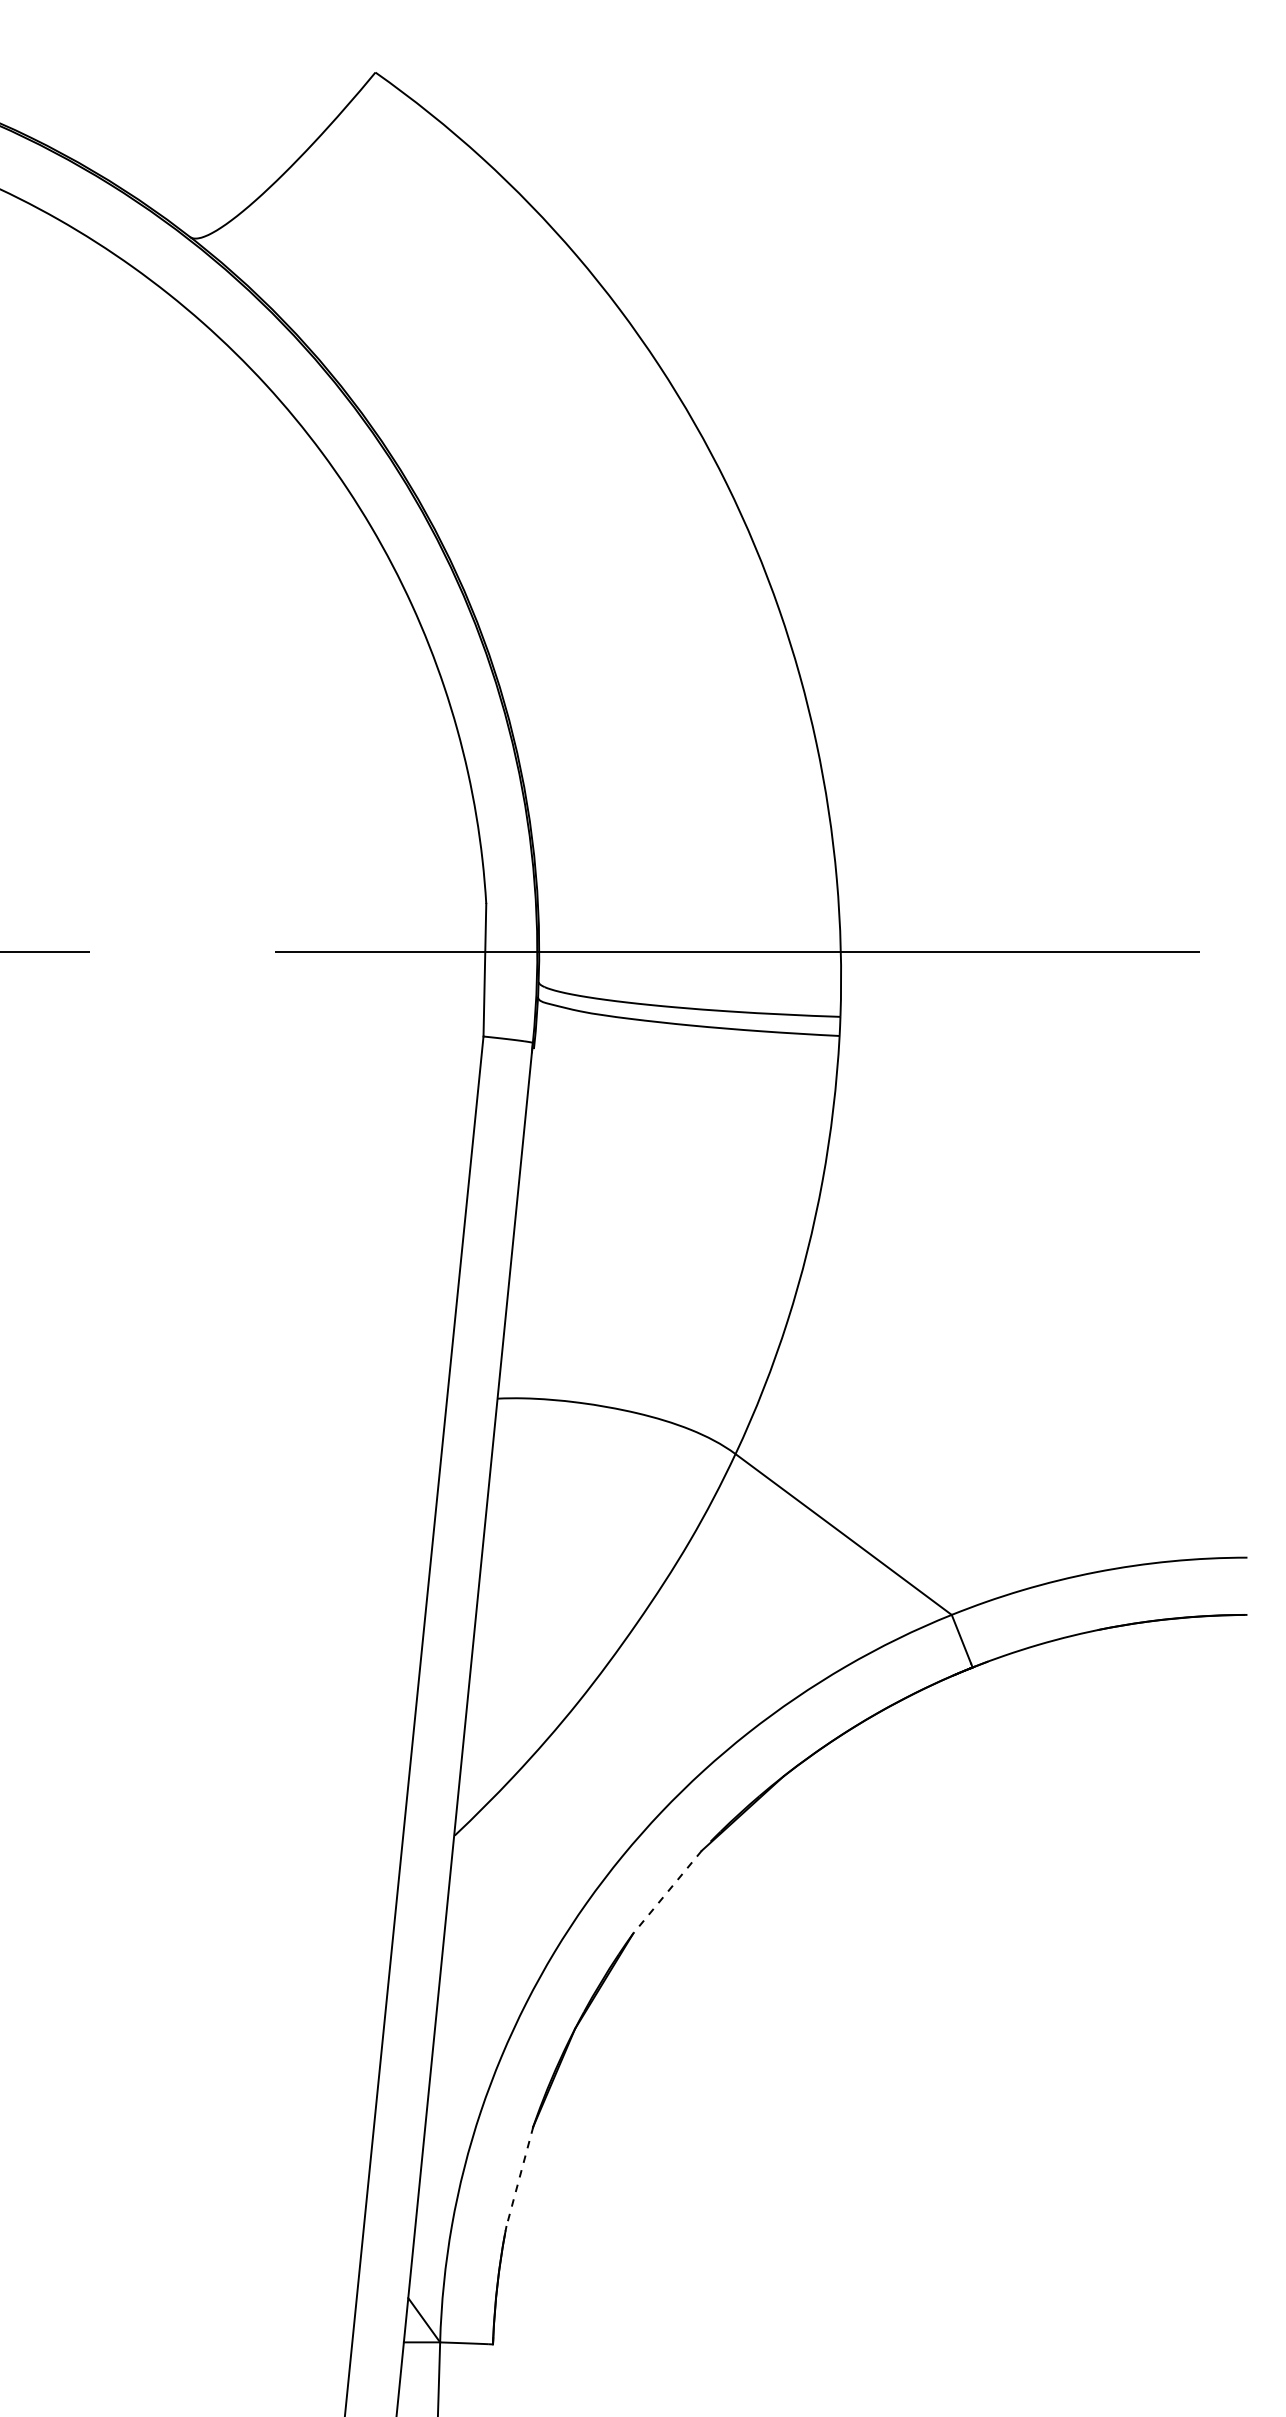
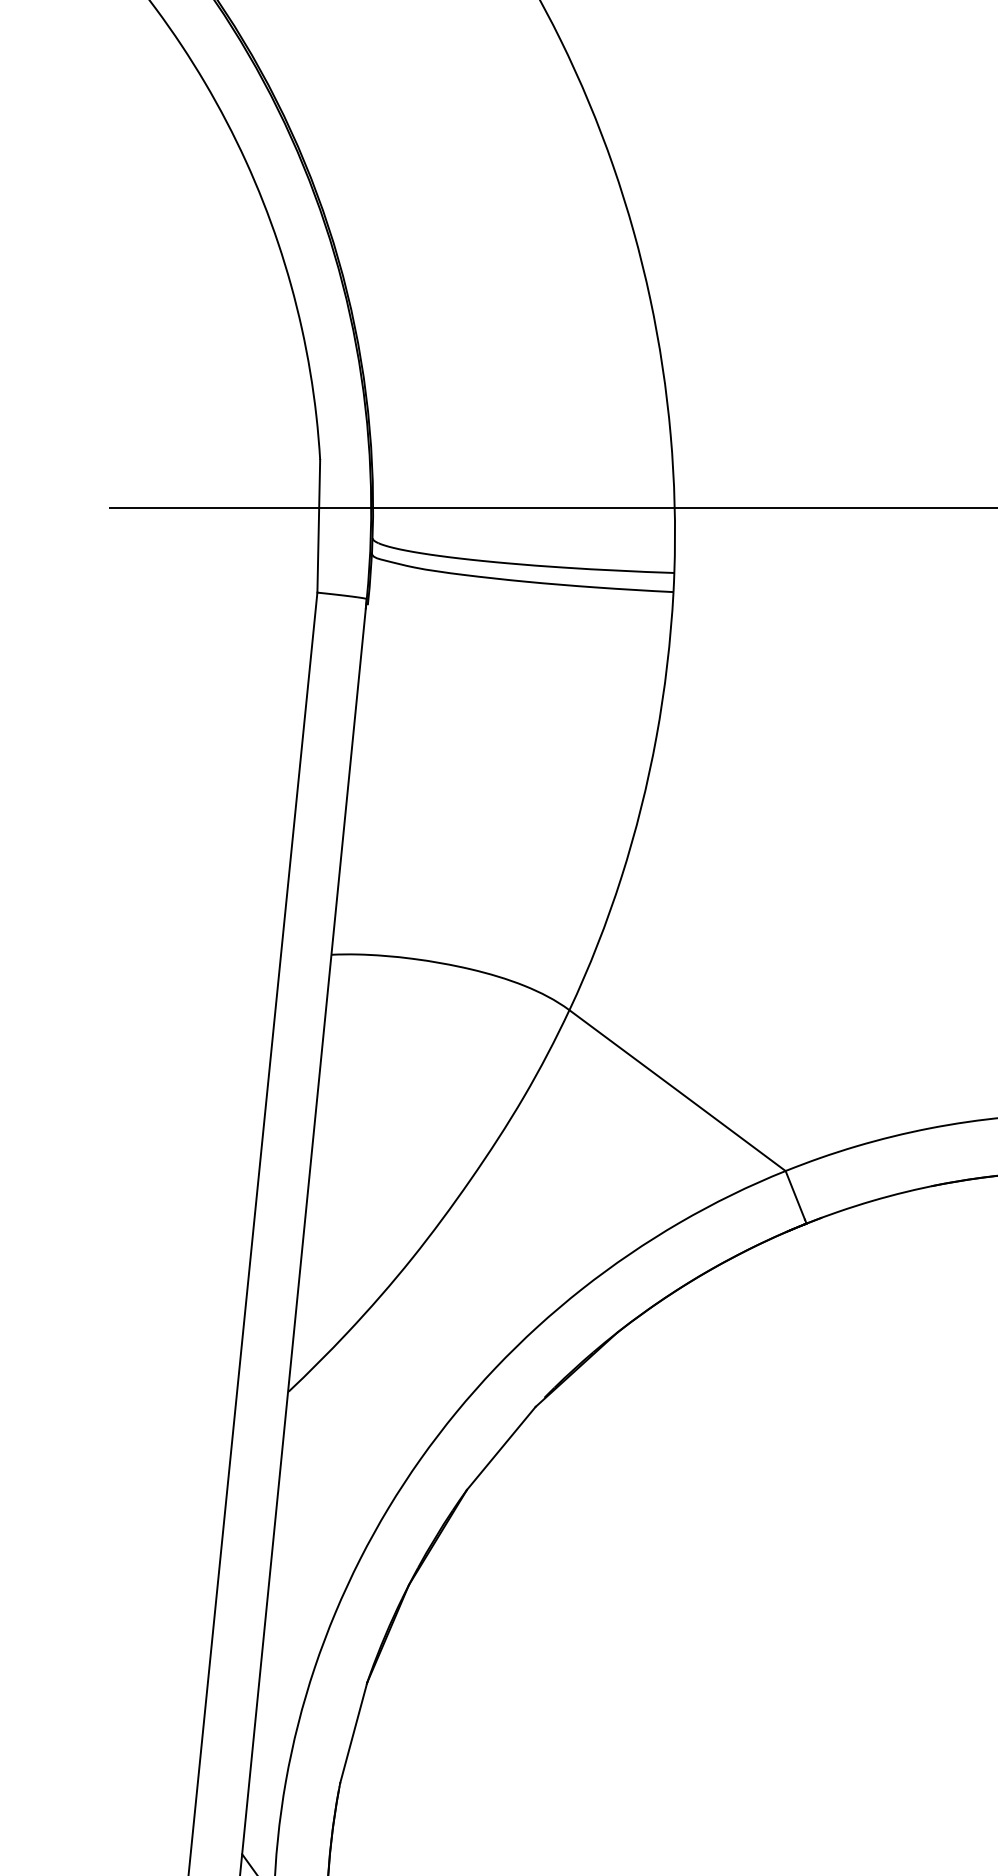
line: (667, 1892) -> (501, 1448), dashed -> solid
line: (519, 2177) -> (353, 1733), dashed -> solid

